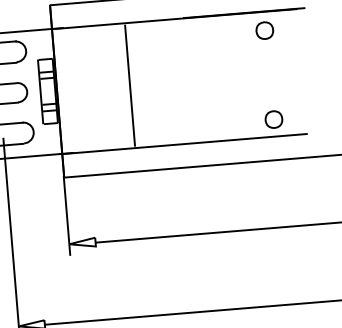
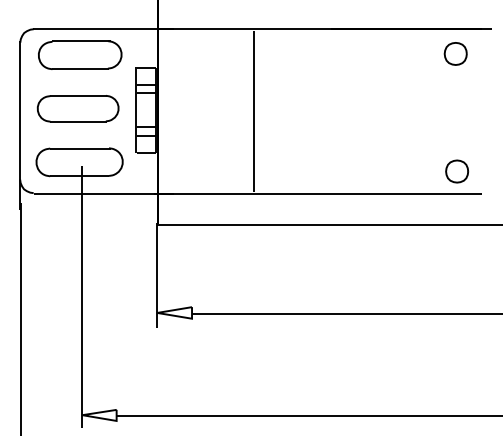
part: (264, 30) -> (455, 53), moved
part: (274, 119) -> (457, 171), moved

